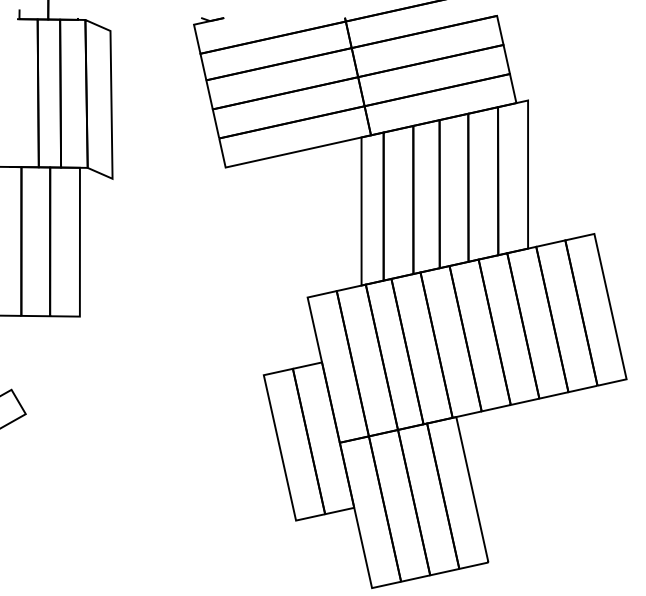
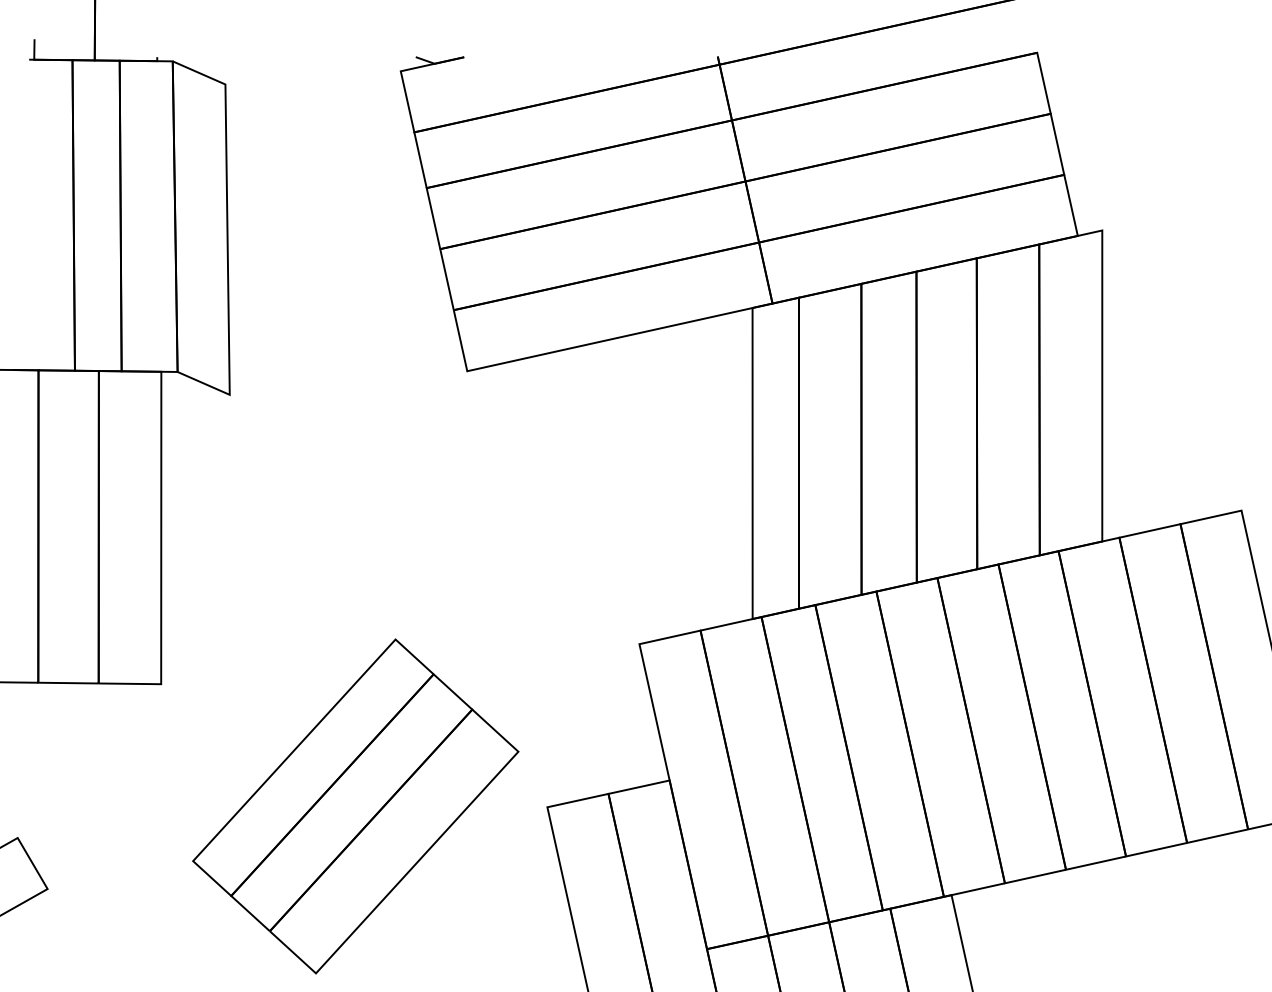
part: (172, 374) -> (355, 805), added

